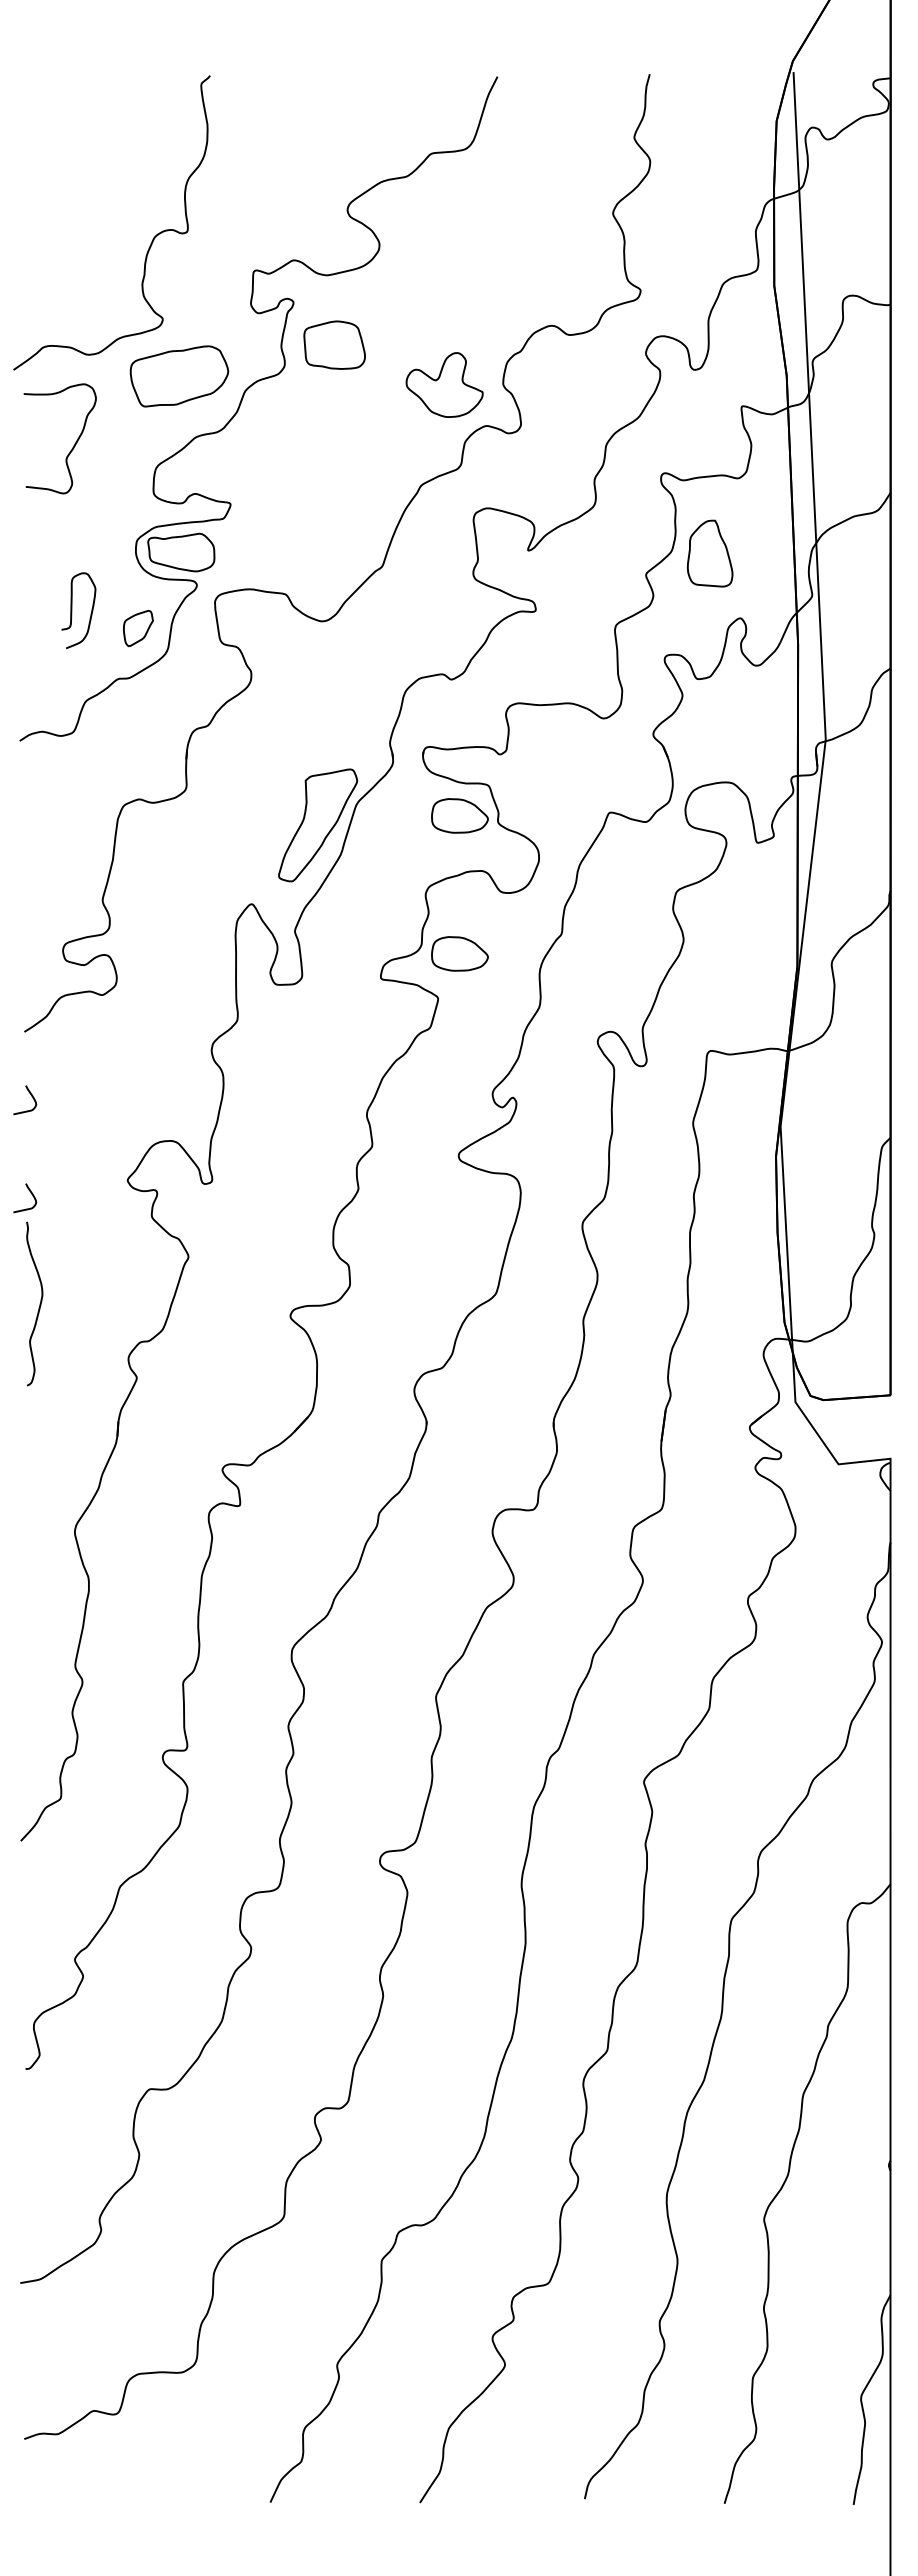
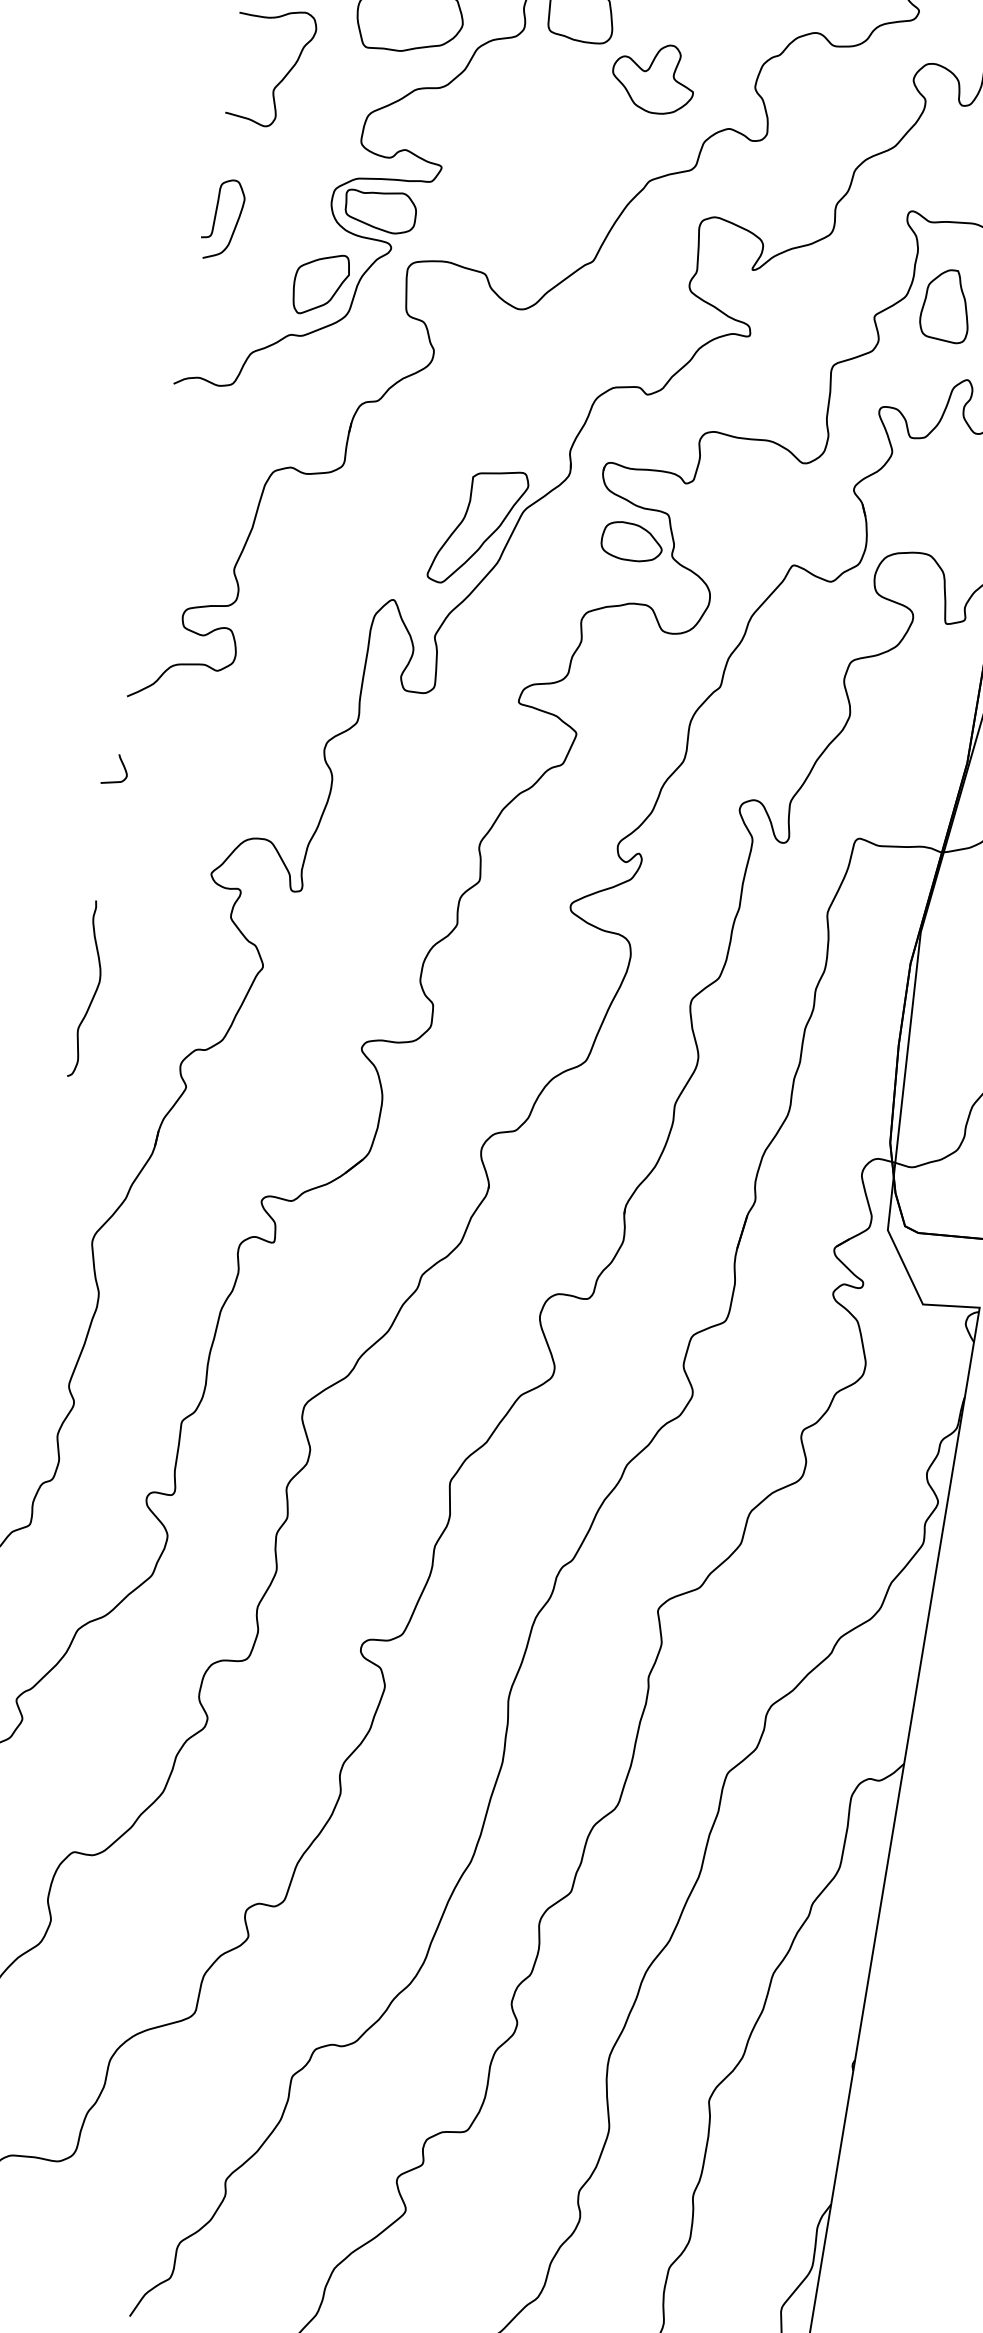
part: (444, 384) -> (653, 77), moved
curve: (72, 610) -> (216, 218), moved
part: (138, 628) -> (320, 284), size x1.67
part: (459, 953) -> (607, 689), removed
curve: (30, 1193) -> (104, 870), removed

